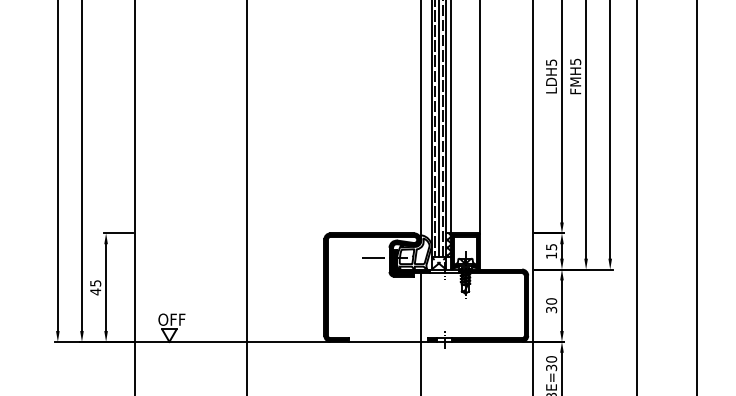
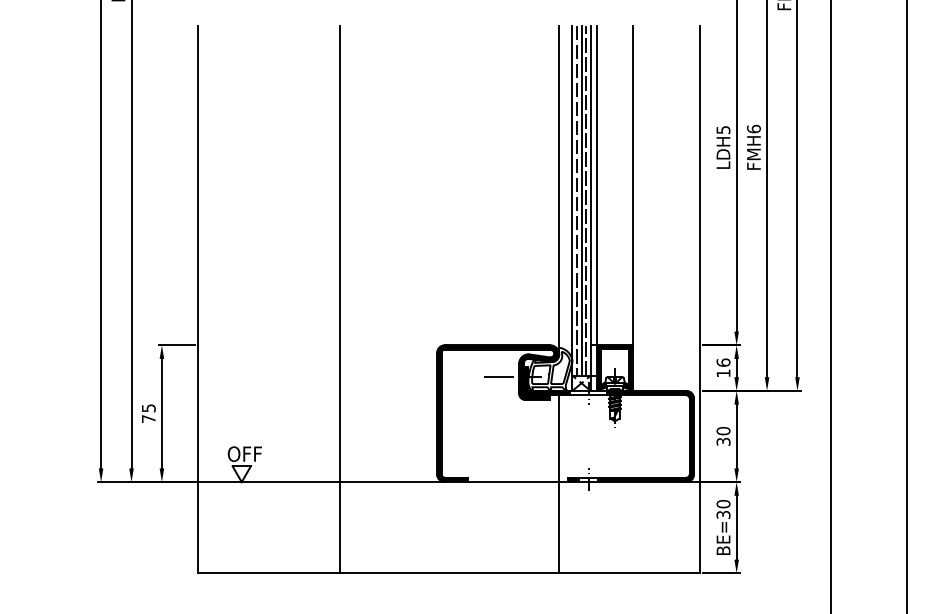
text: (575, 61) -> (753, 128), FMH5 -> FMH6
hatch: (448, 245) -> (593, 360), removed
text: (551, 247) -> (723, 362), 15 -> 16
text: (95, 291) -> (148, 418), 45 -> 75

